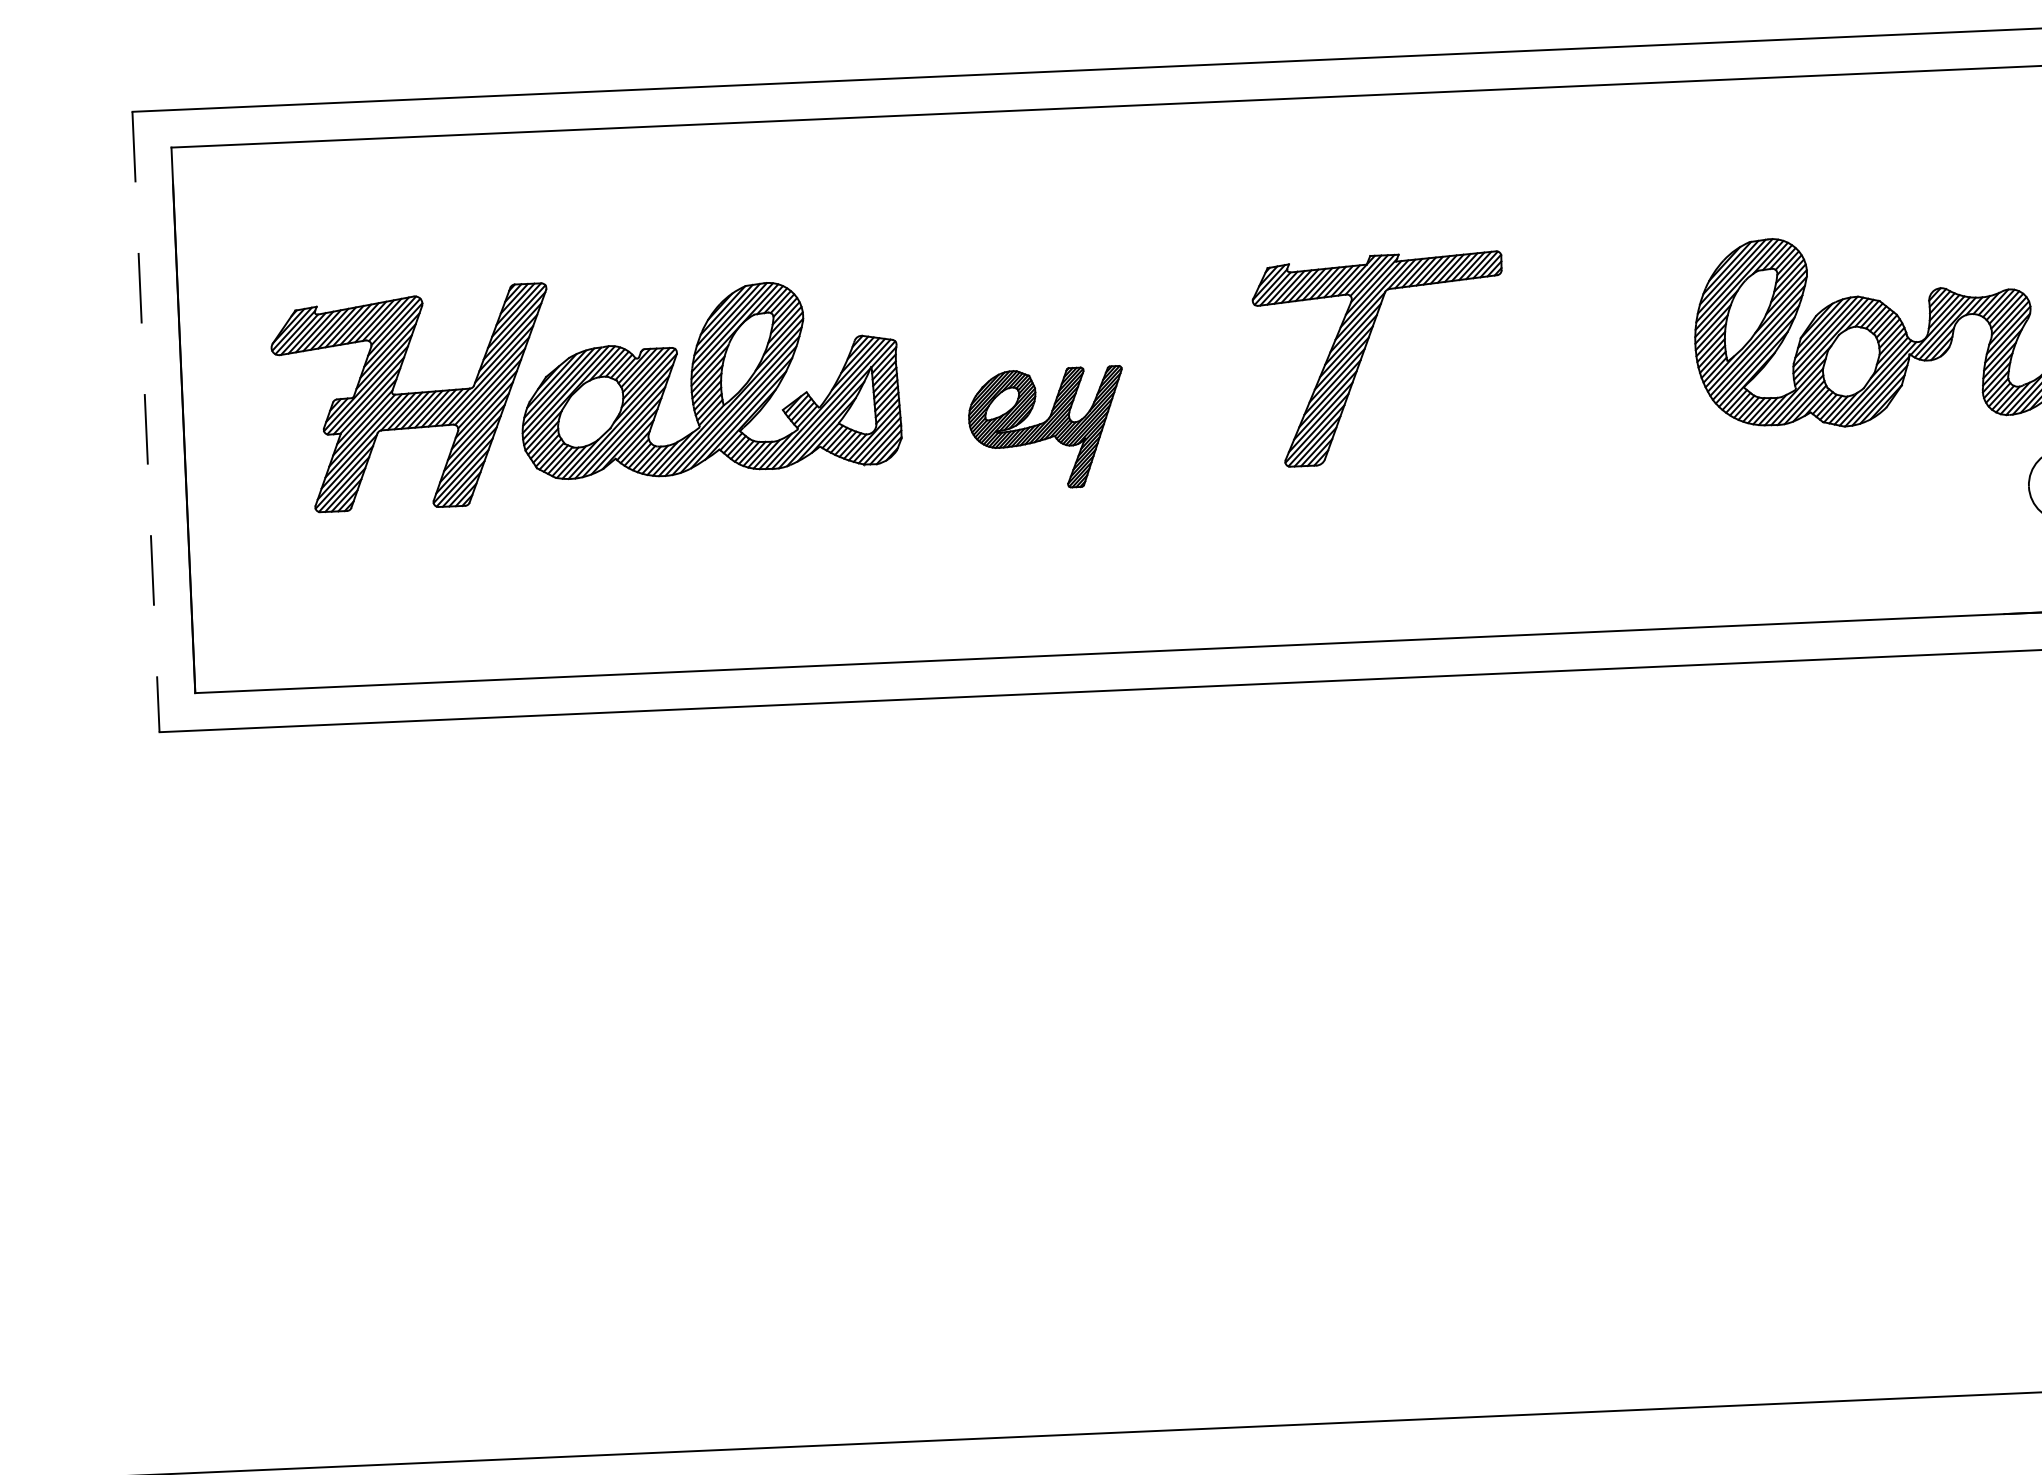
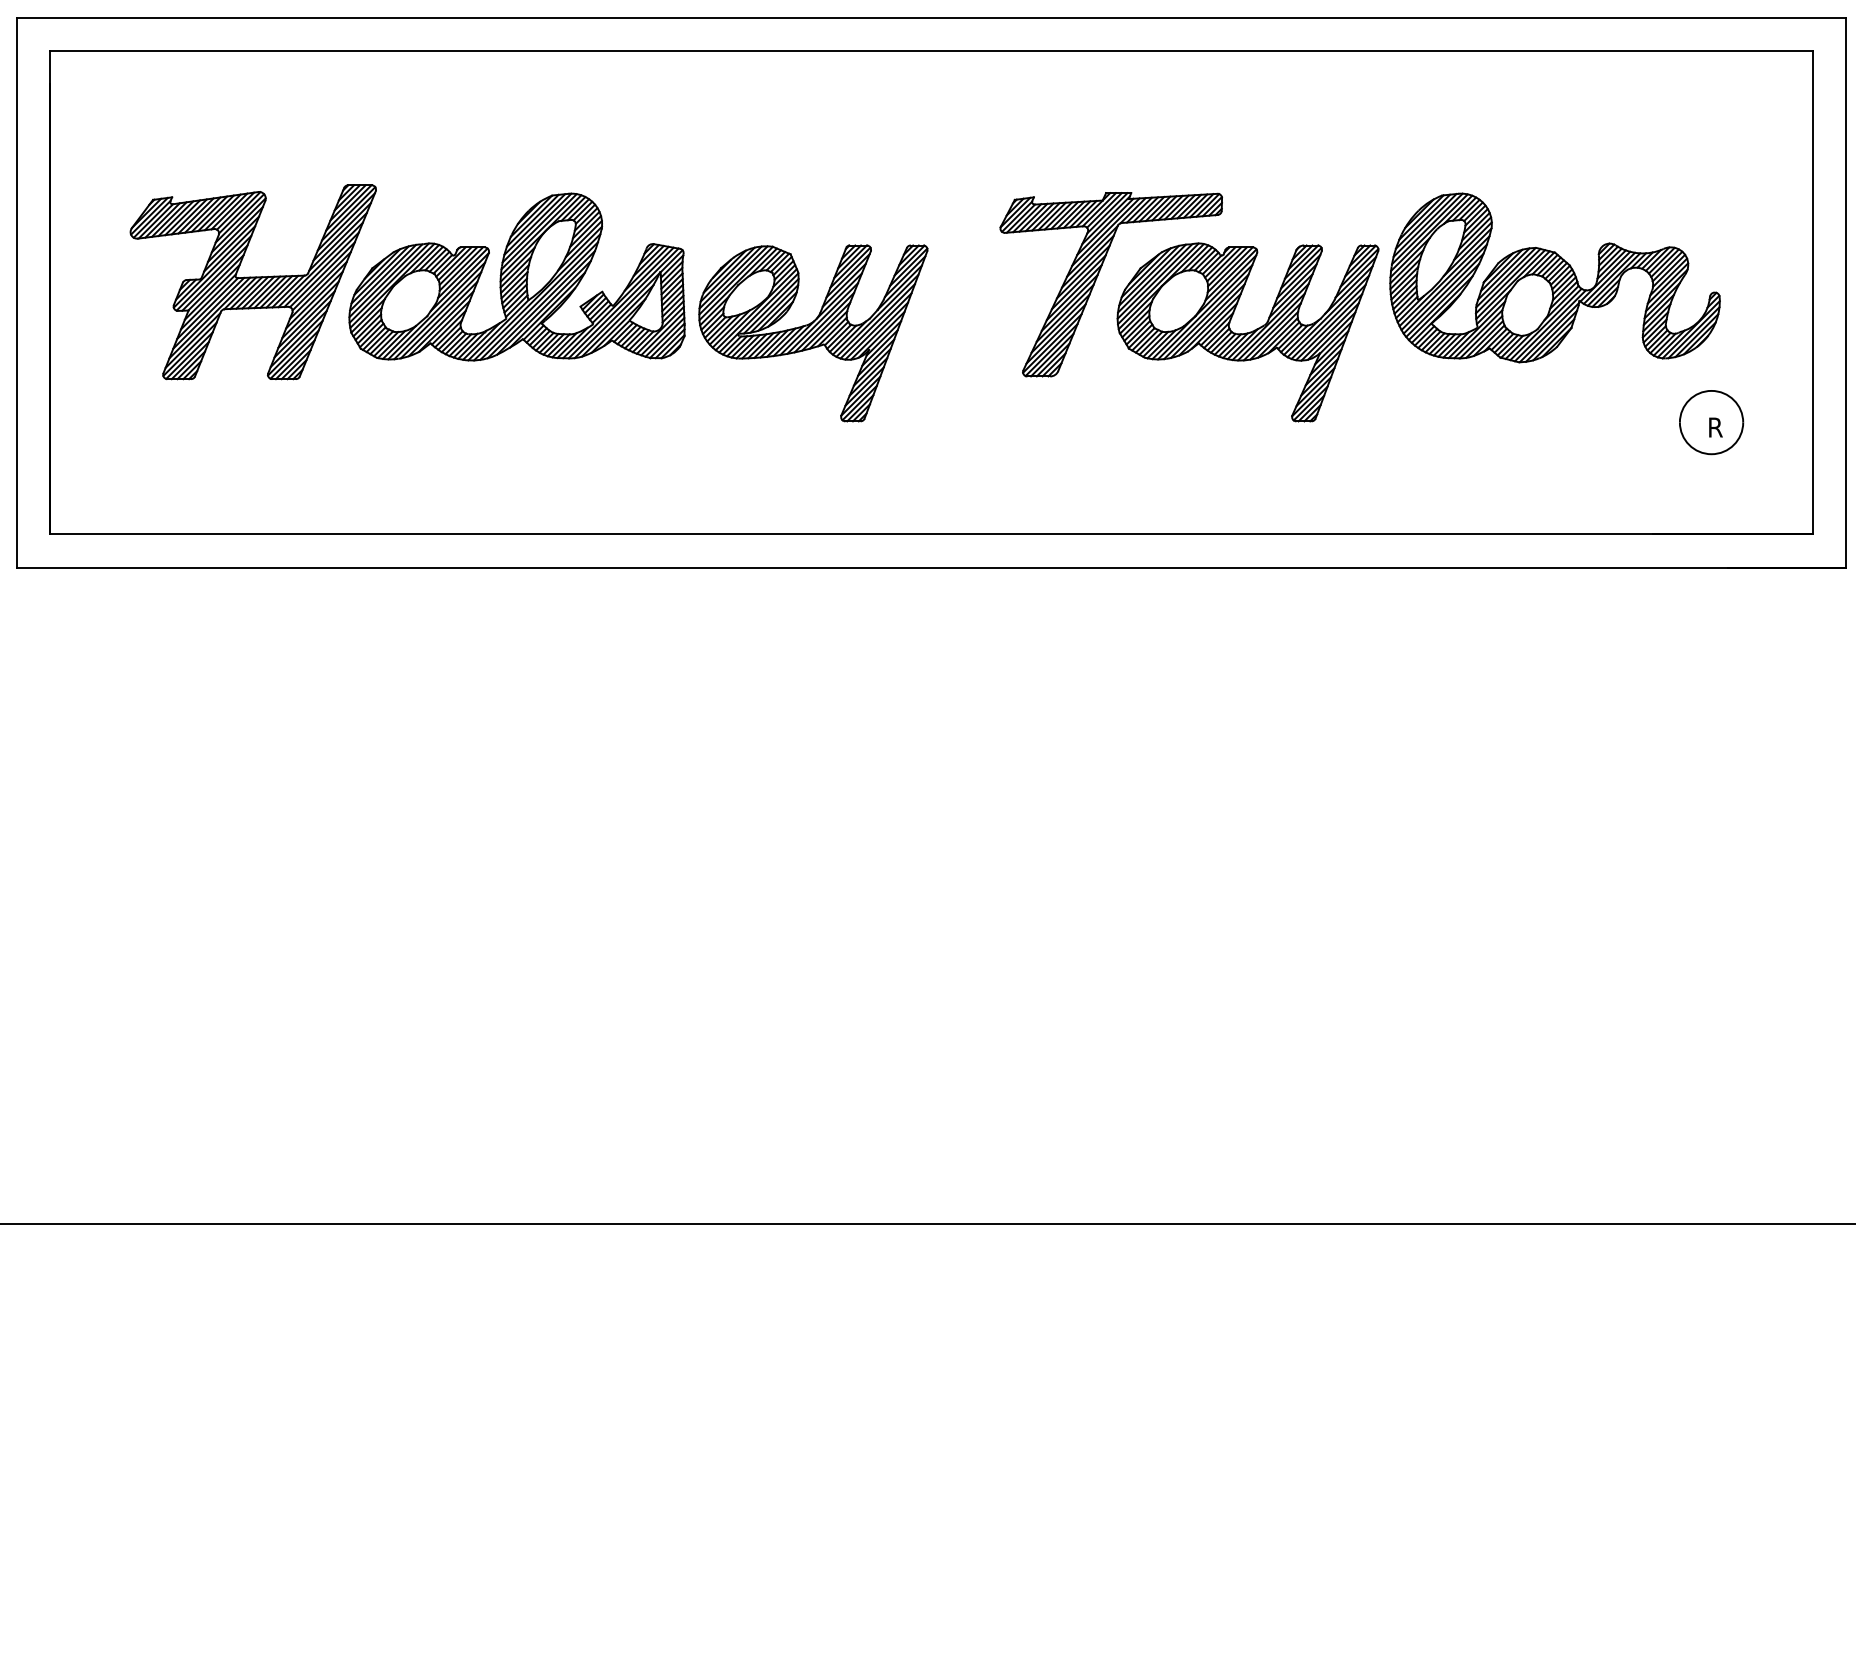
part: (1536, 406) -> (1247, 332), added
line: (145, 421) -> (16, 292), dashed -> solid
part: (1047, 428) -> (813, 333), size x1.67

